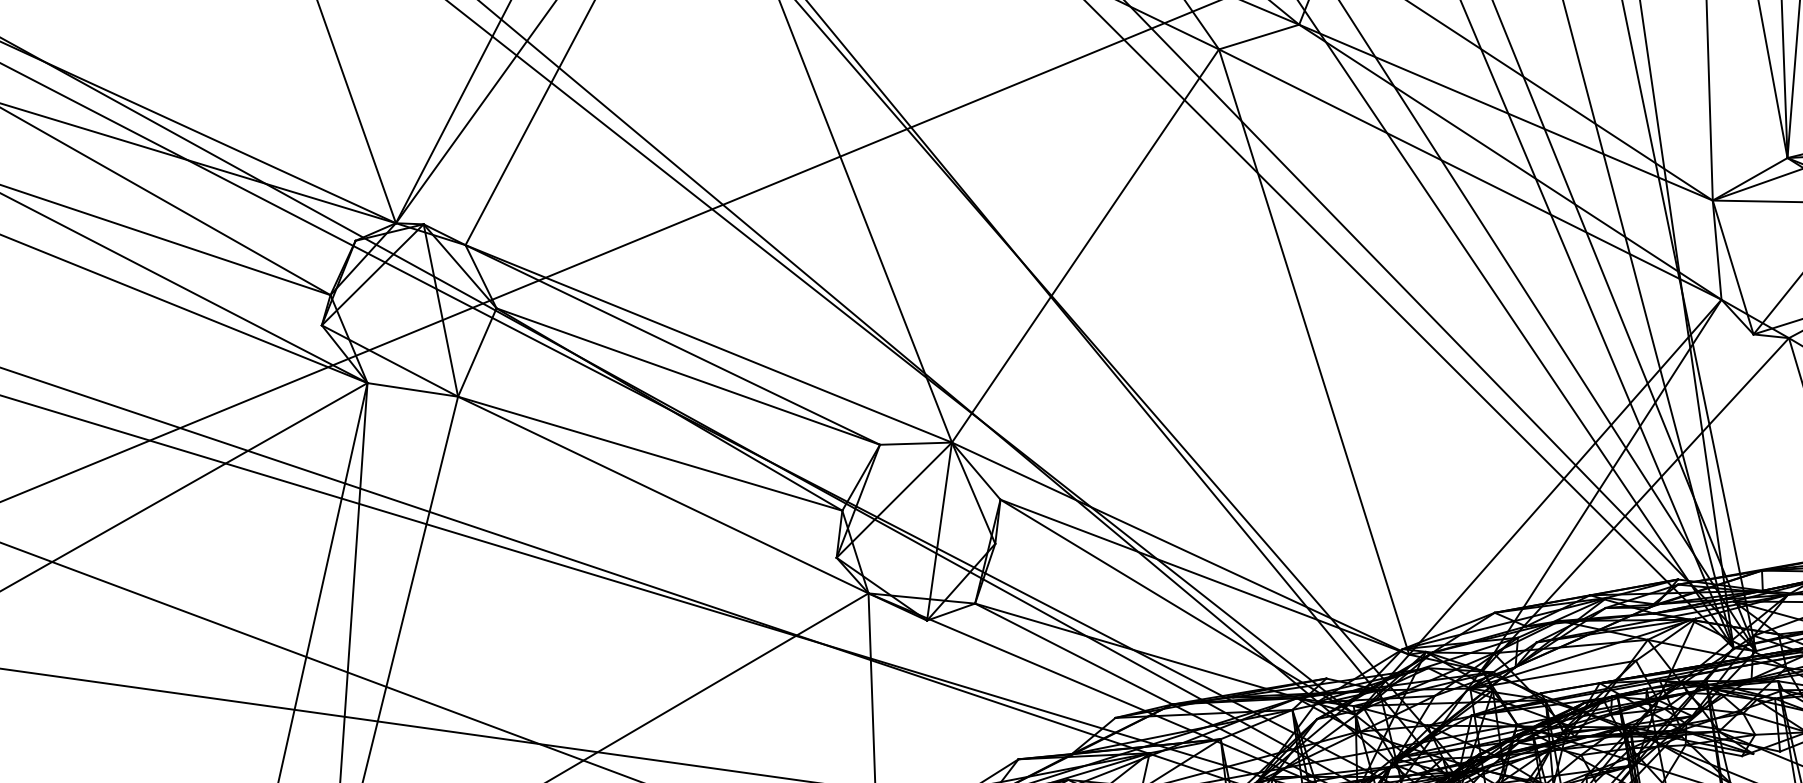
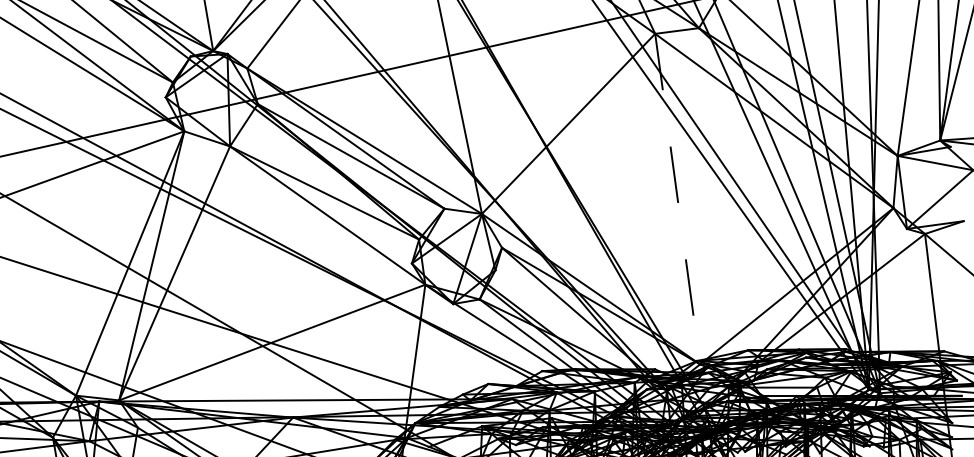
line: (1313, 352) -> (677, 199), solid -> dashed

